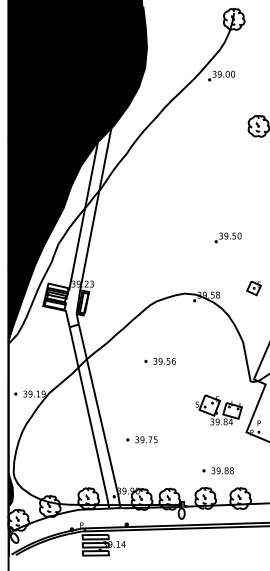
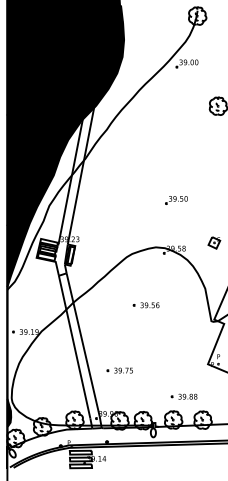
part: (227, 237) -> (175, 200), moved
part: (159, 361) -> (145, 305), moved
part: (218, 409) -> (184, 345), removed

